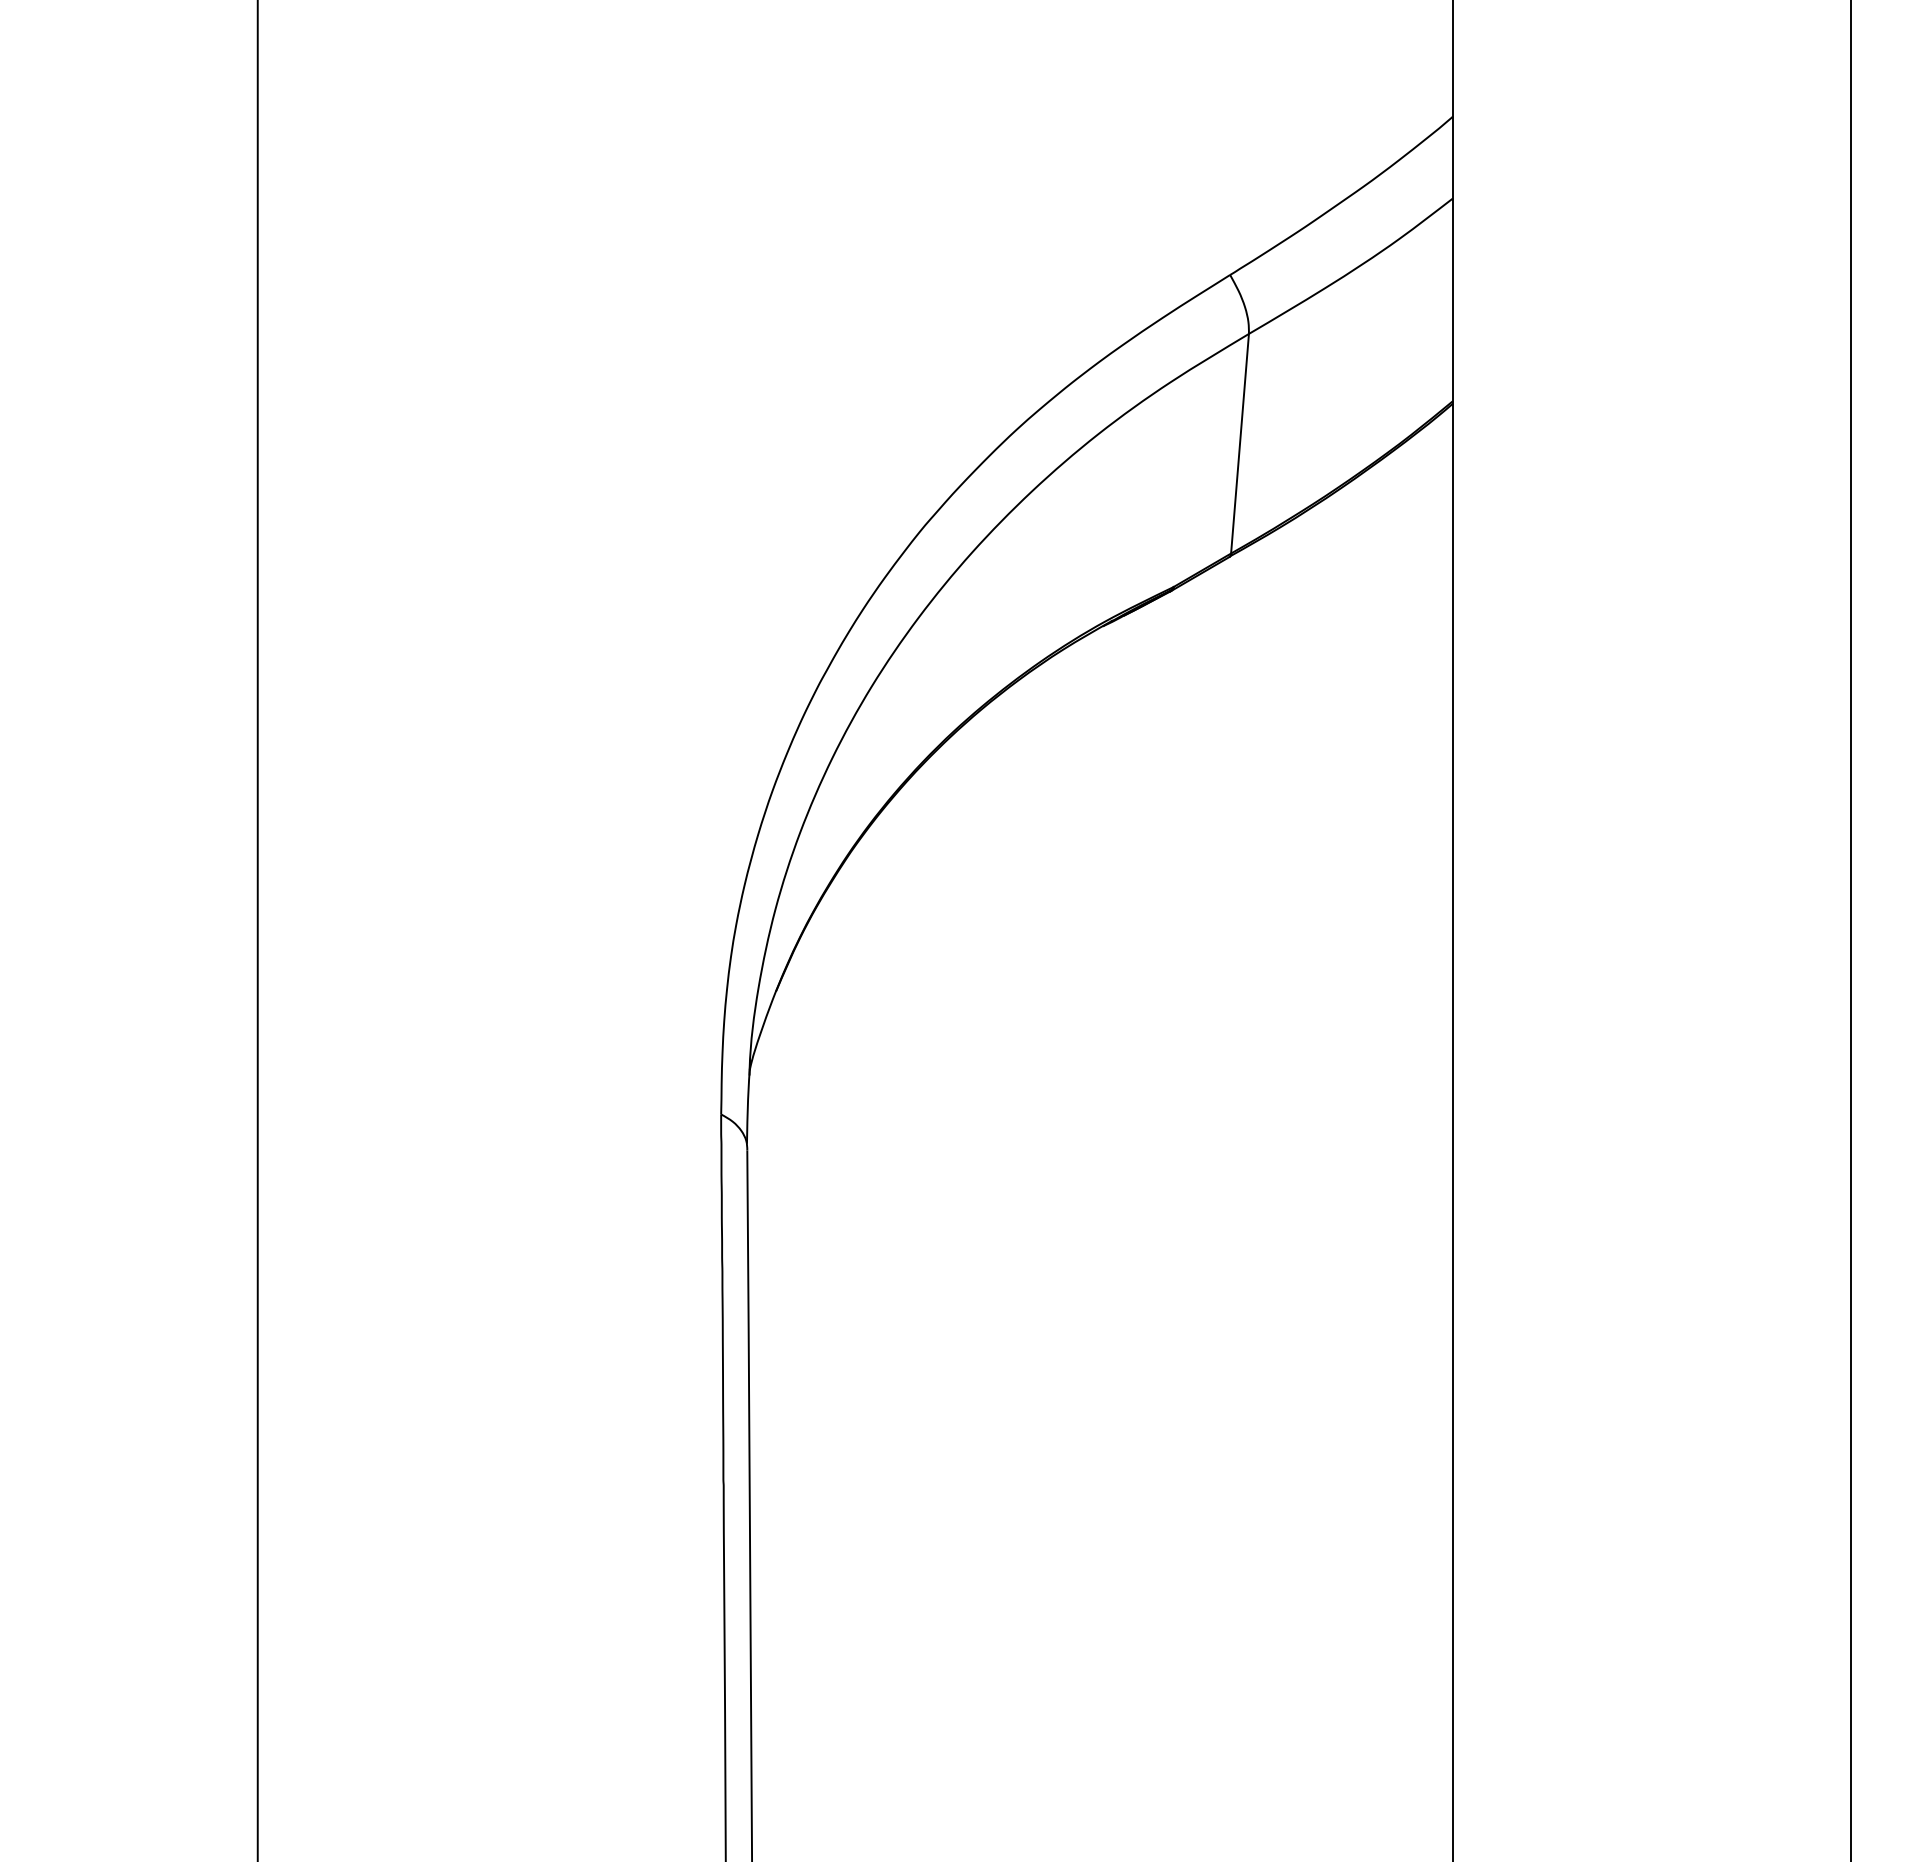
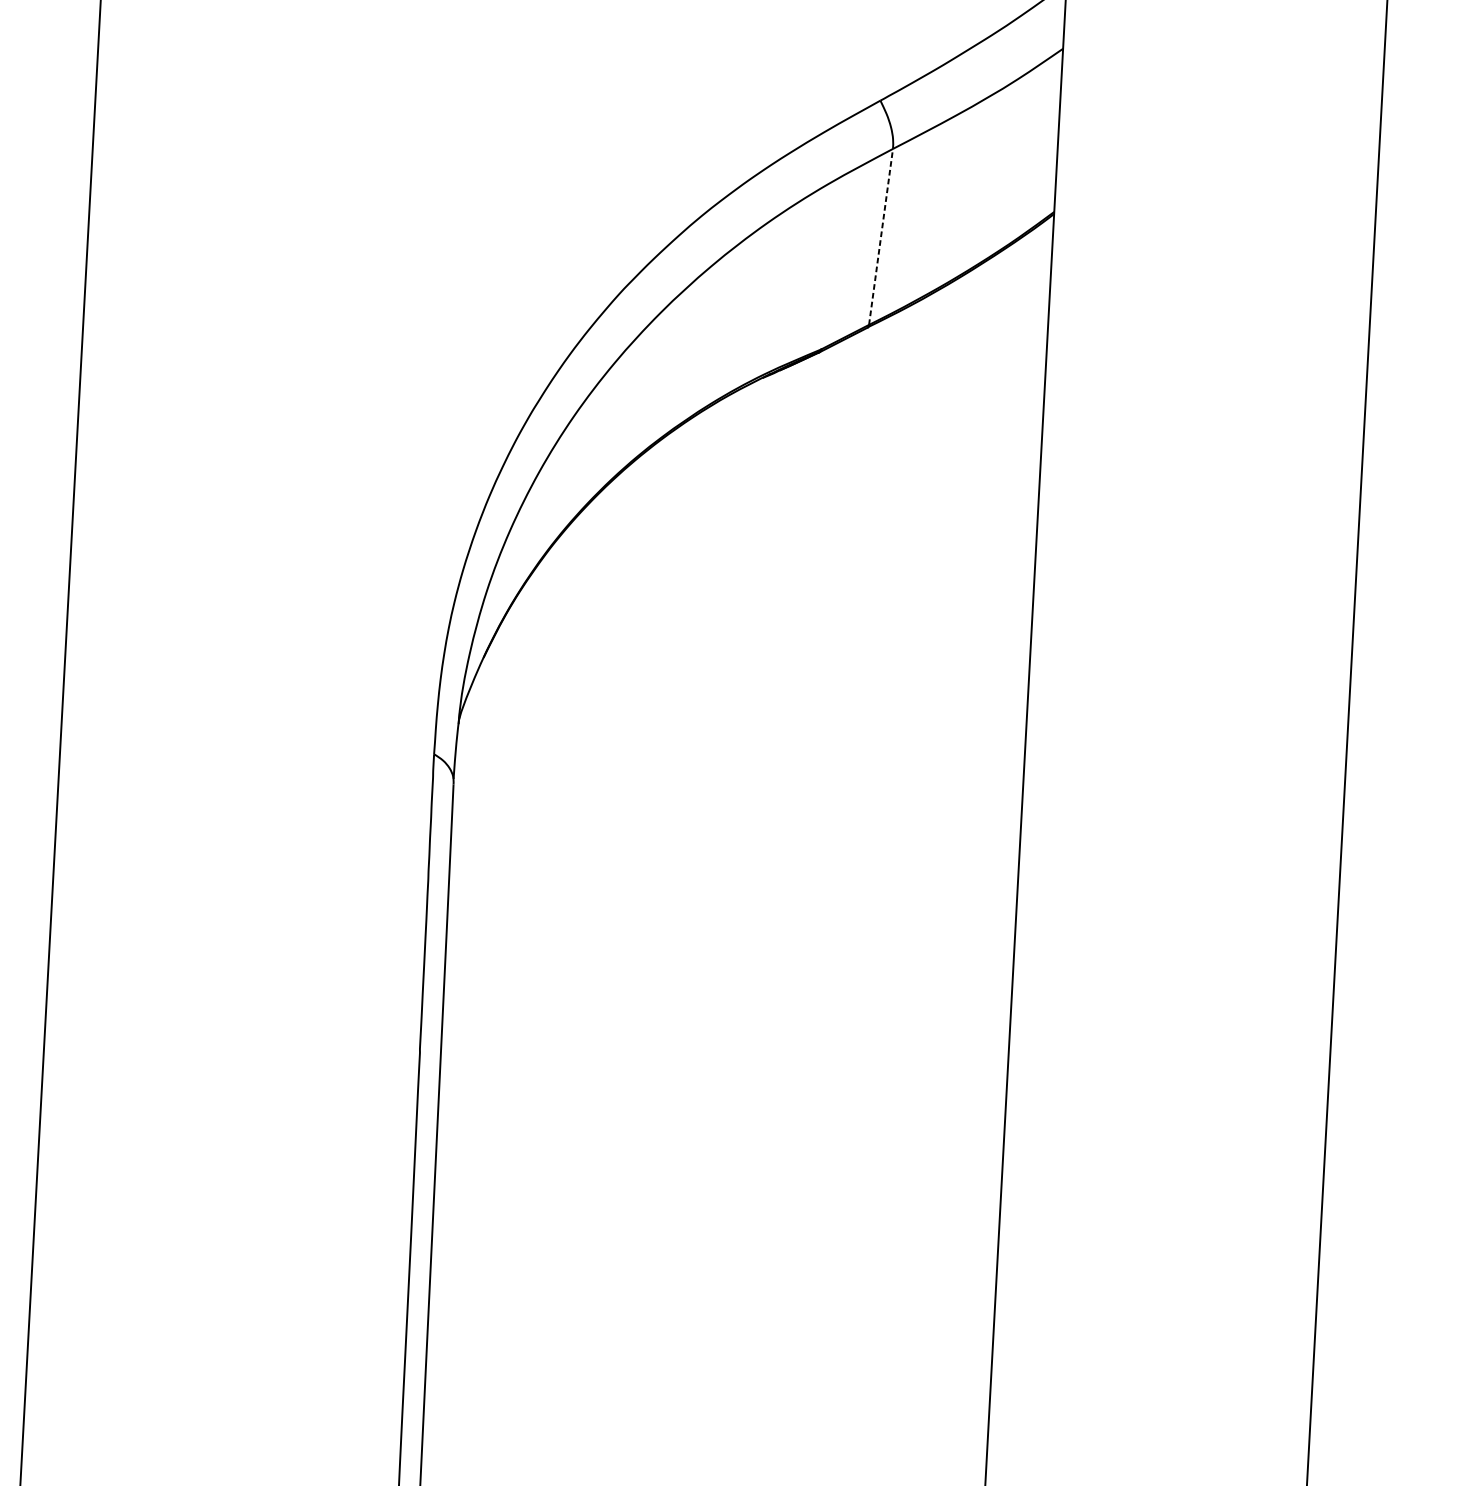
line: (1240, 443) -> (881, 236), solid -> dashed

